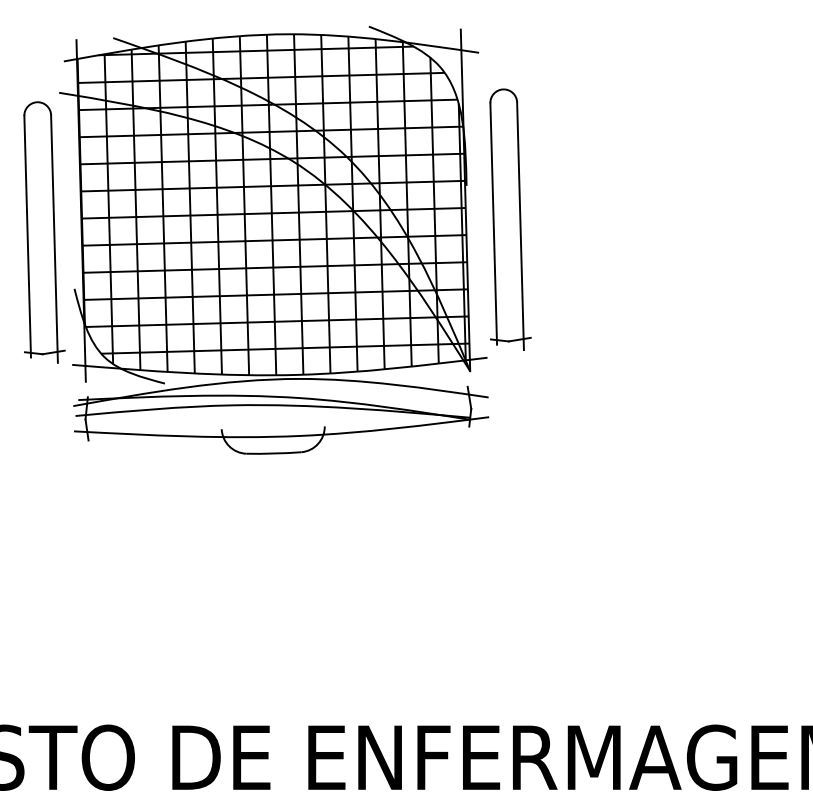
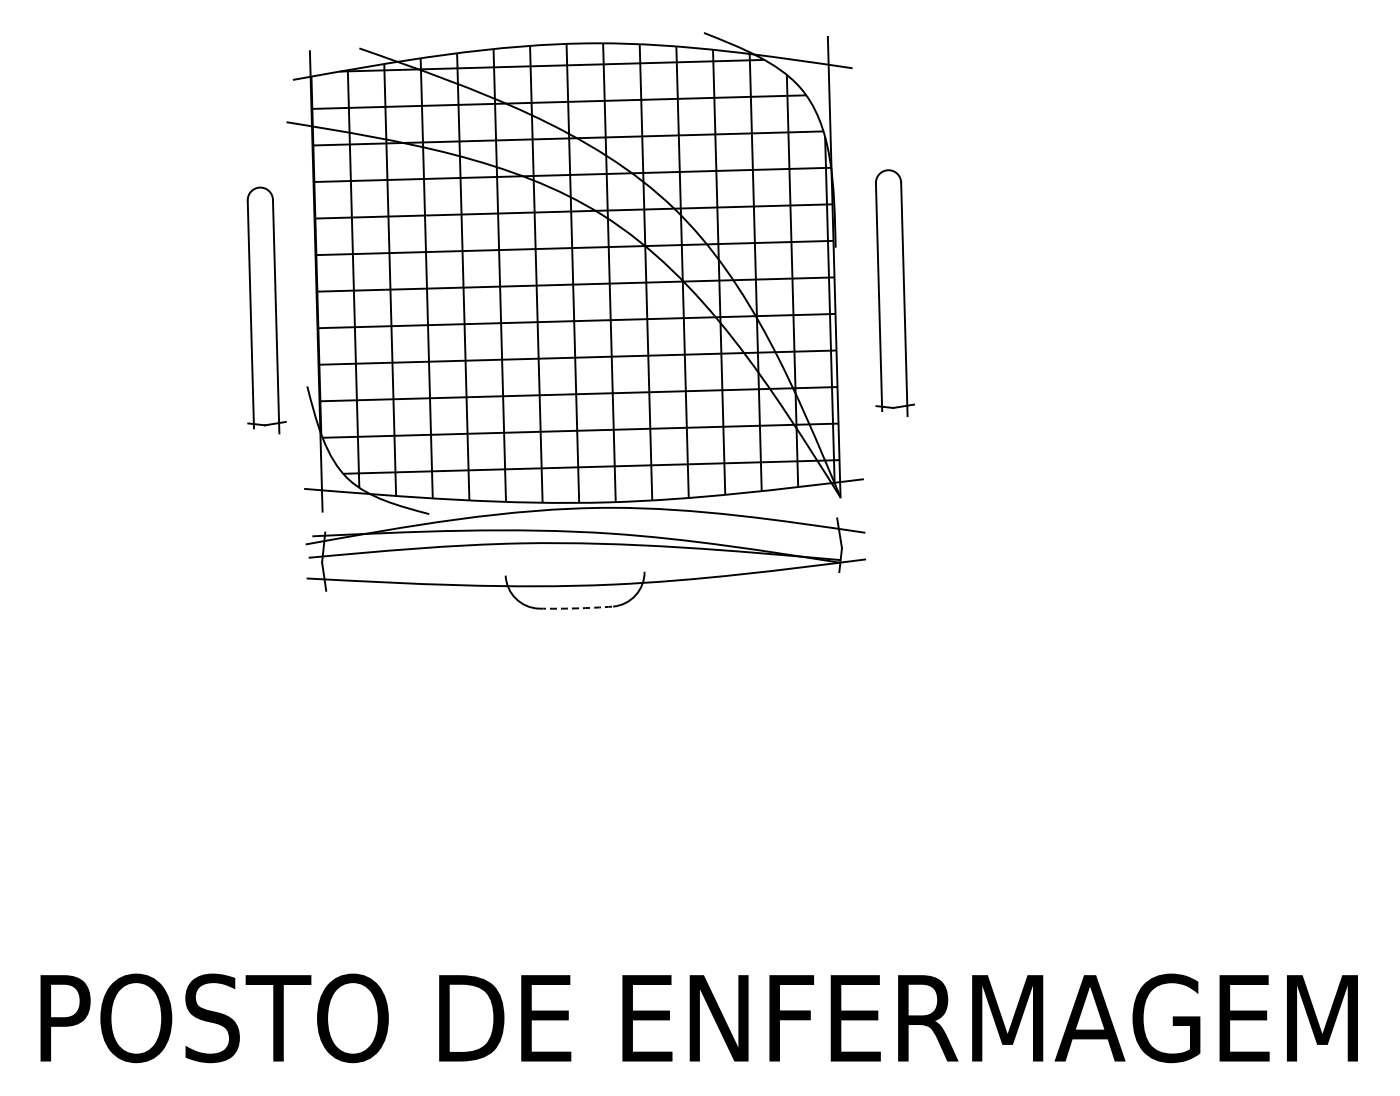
part: (510, 219) -> (894, 292), size x0.7
part: (44, 232) -> (266, 310), size x0.7
arc: (274, 453) -> (576, 608), solid -> dashed

